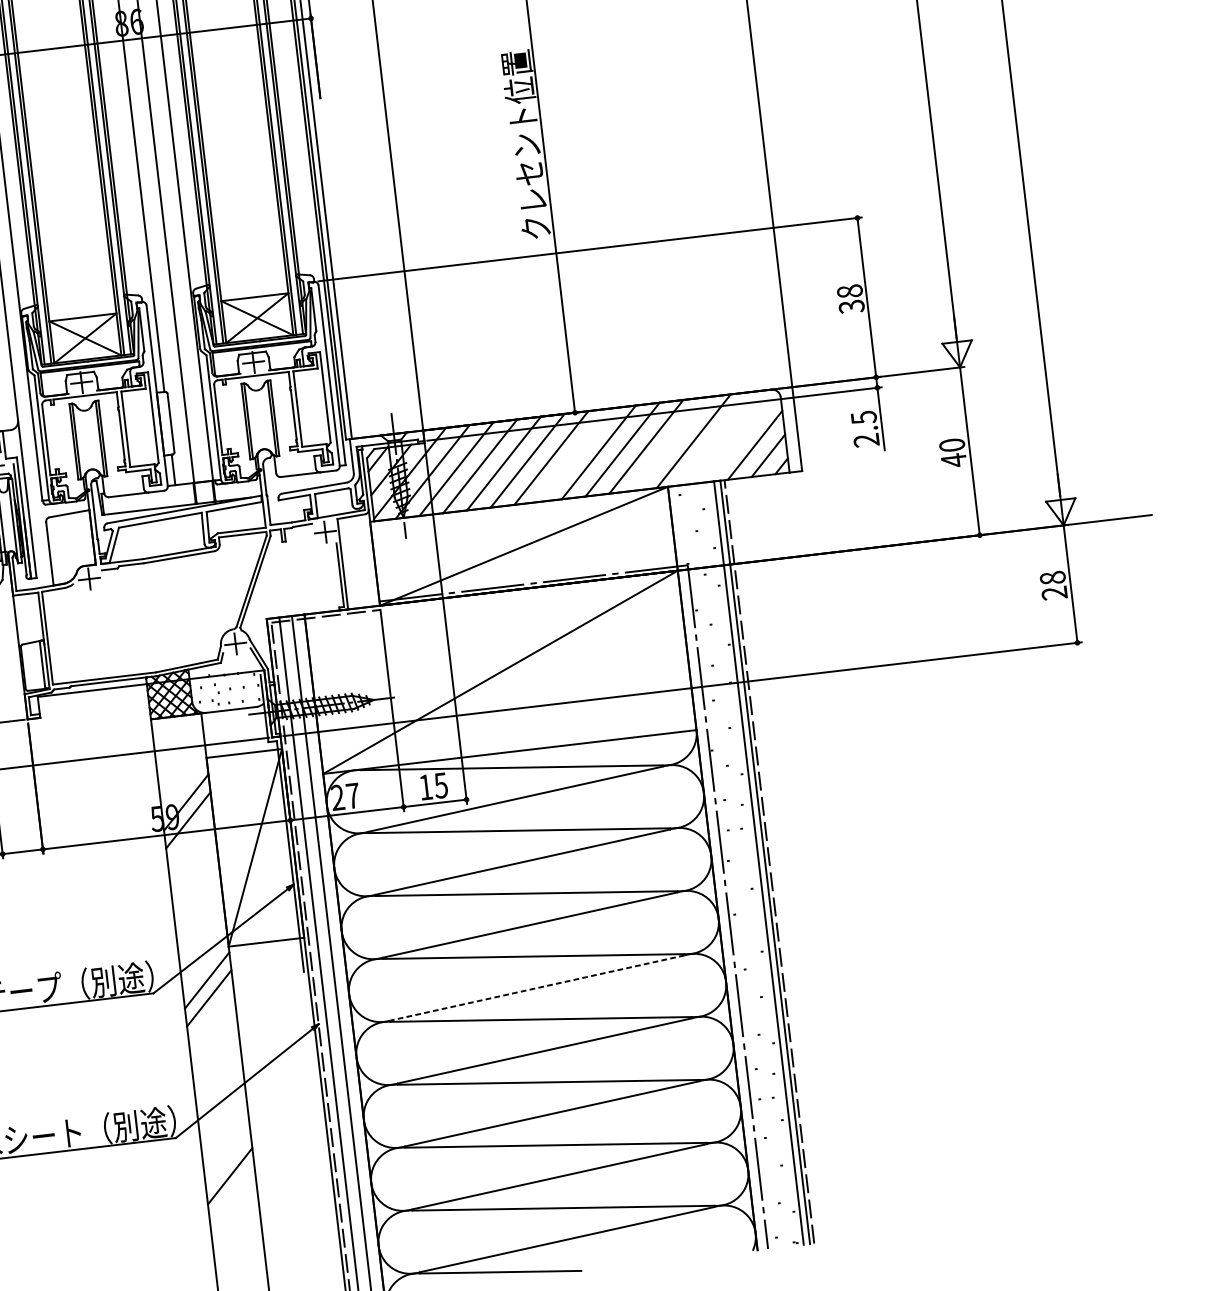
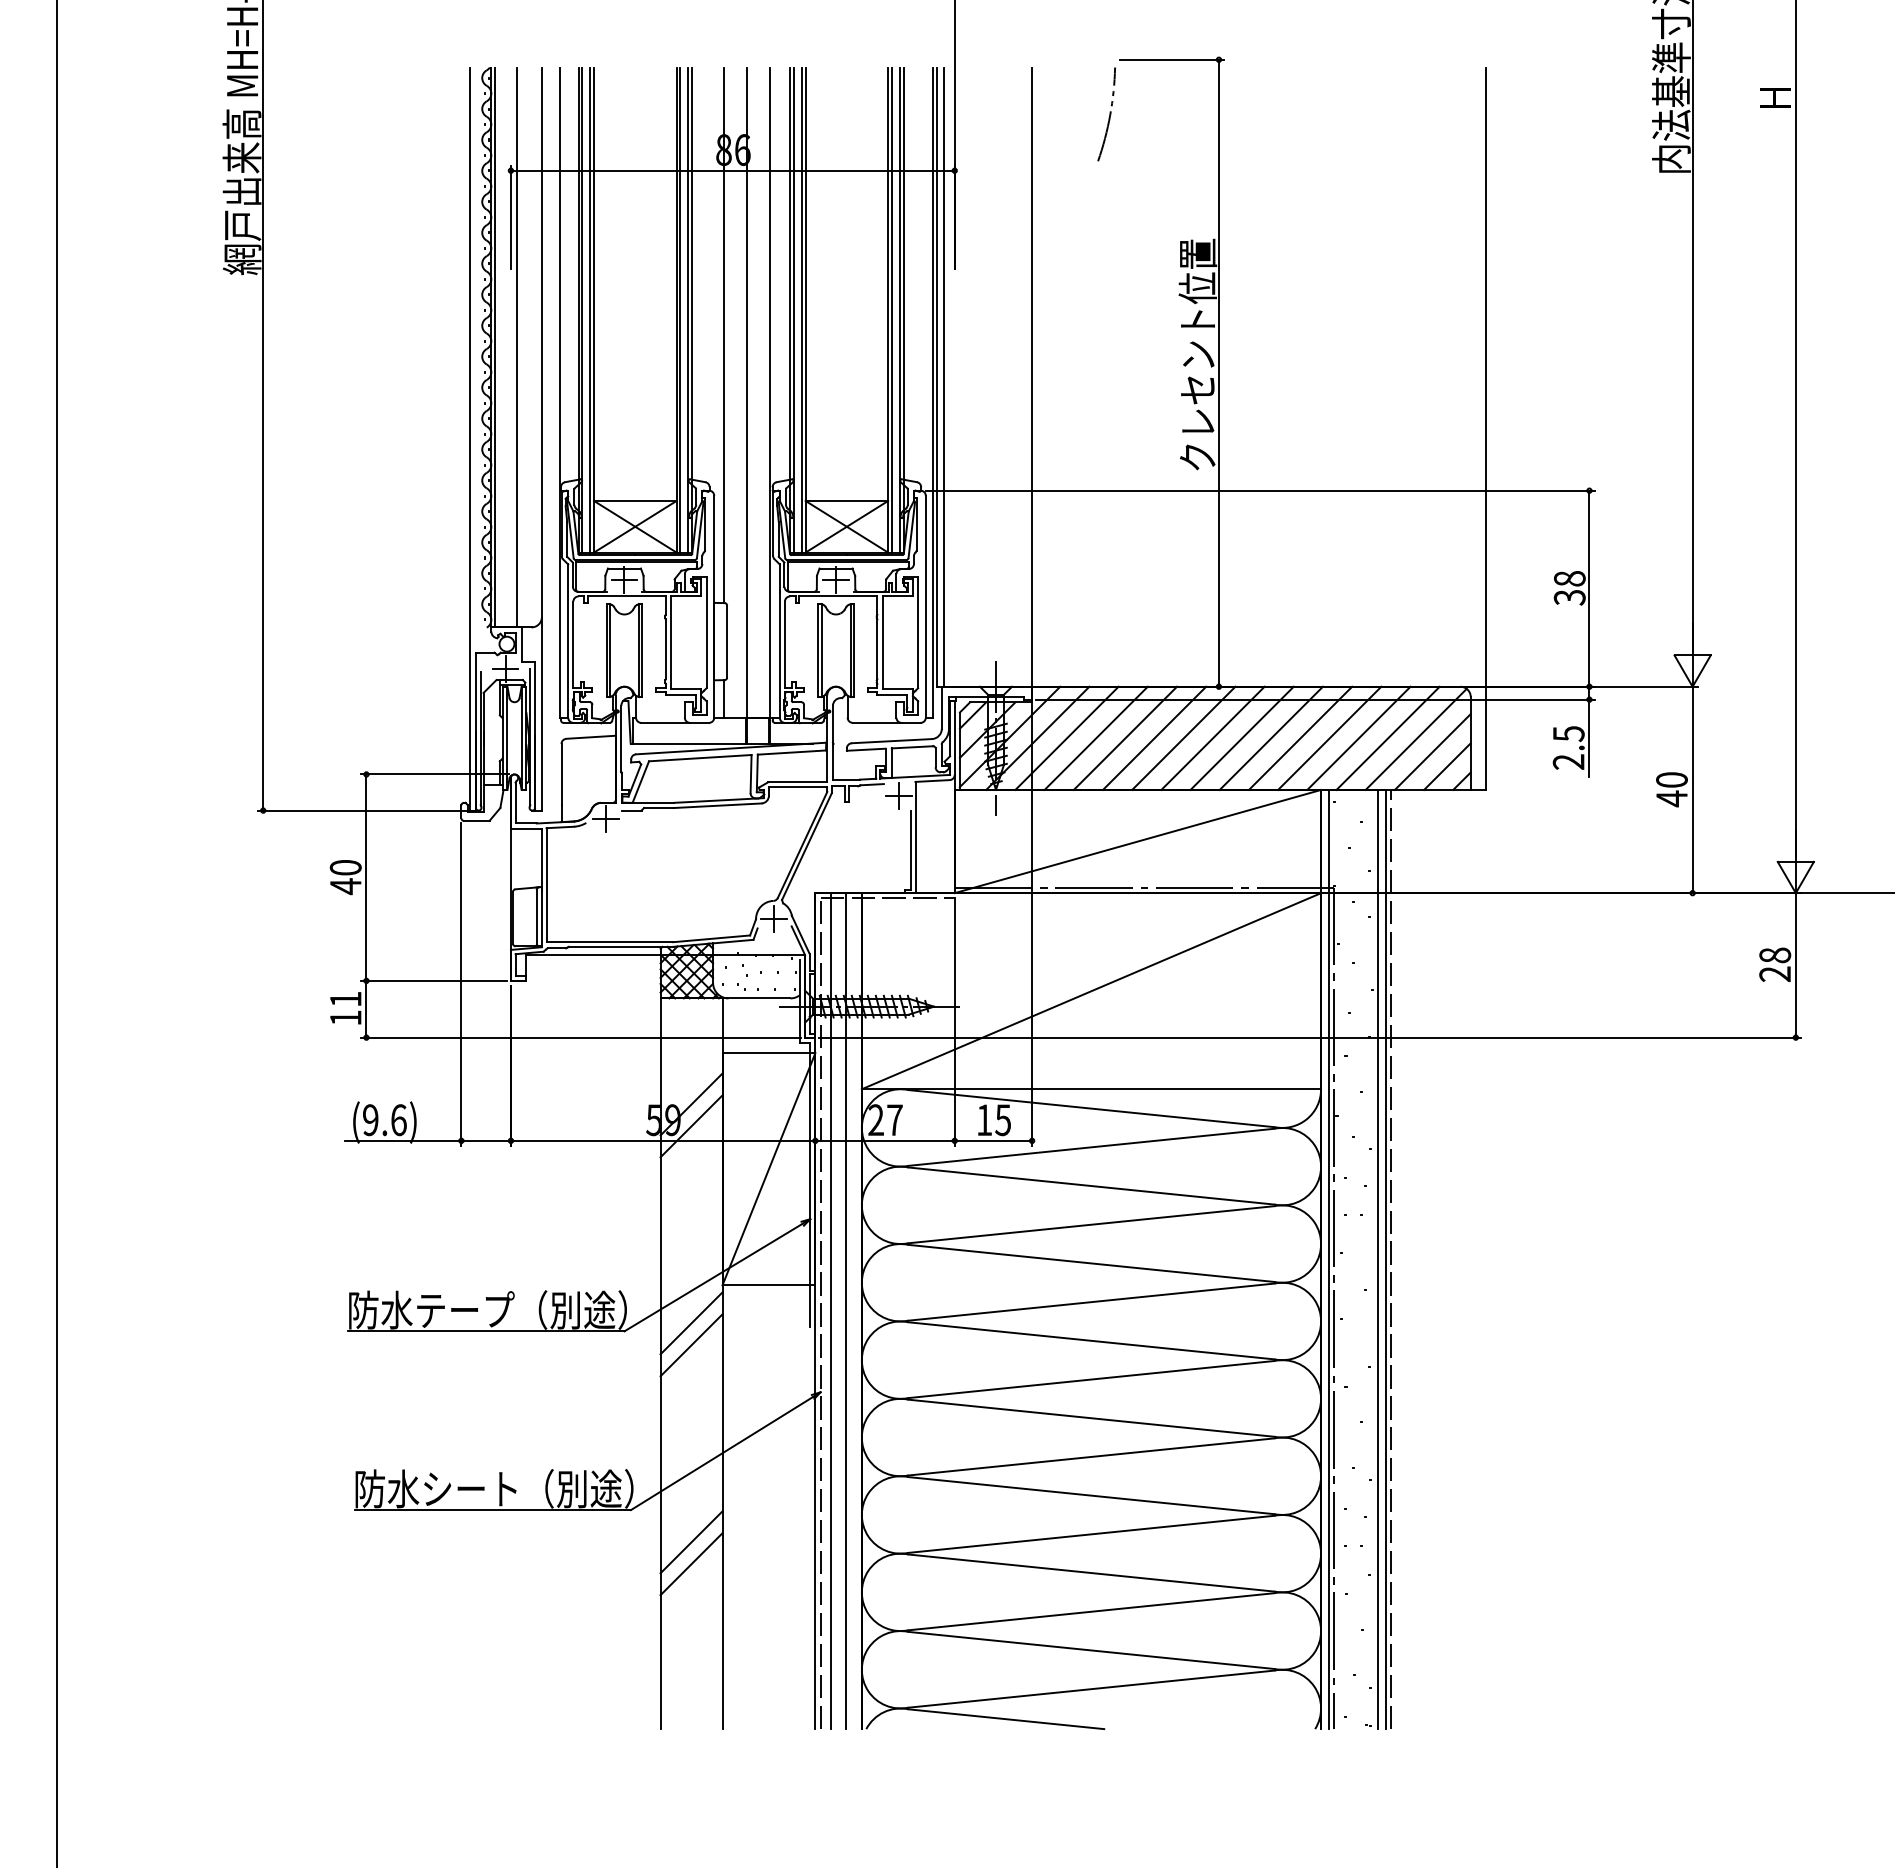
line: (739, 436) -> (1415, 738), added
line: (716, 437) -> (1387, 737), added
line: (669, 443) -> (1329, 737), added
line: (574, 454) -> (1212, 737), added
line: (718, 867) -> (1328, 1259), added
line: (537, 987) -> (1091, 1379), dashed -> solid
line: (228, 1158) -> (691, 1542), added

